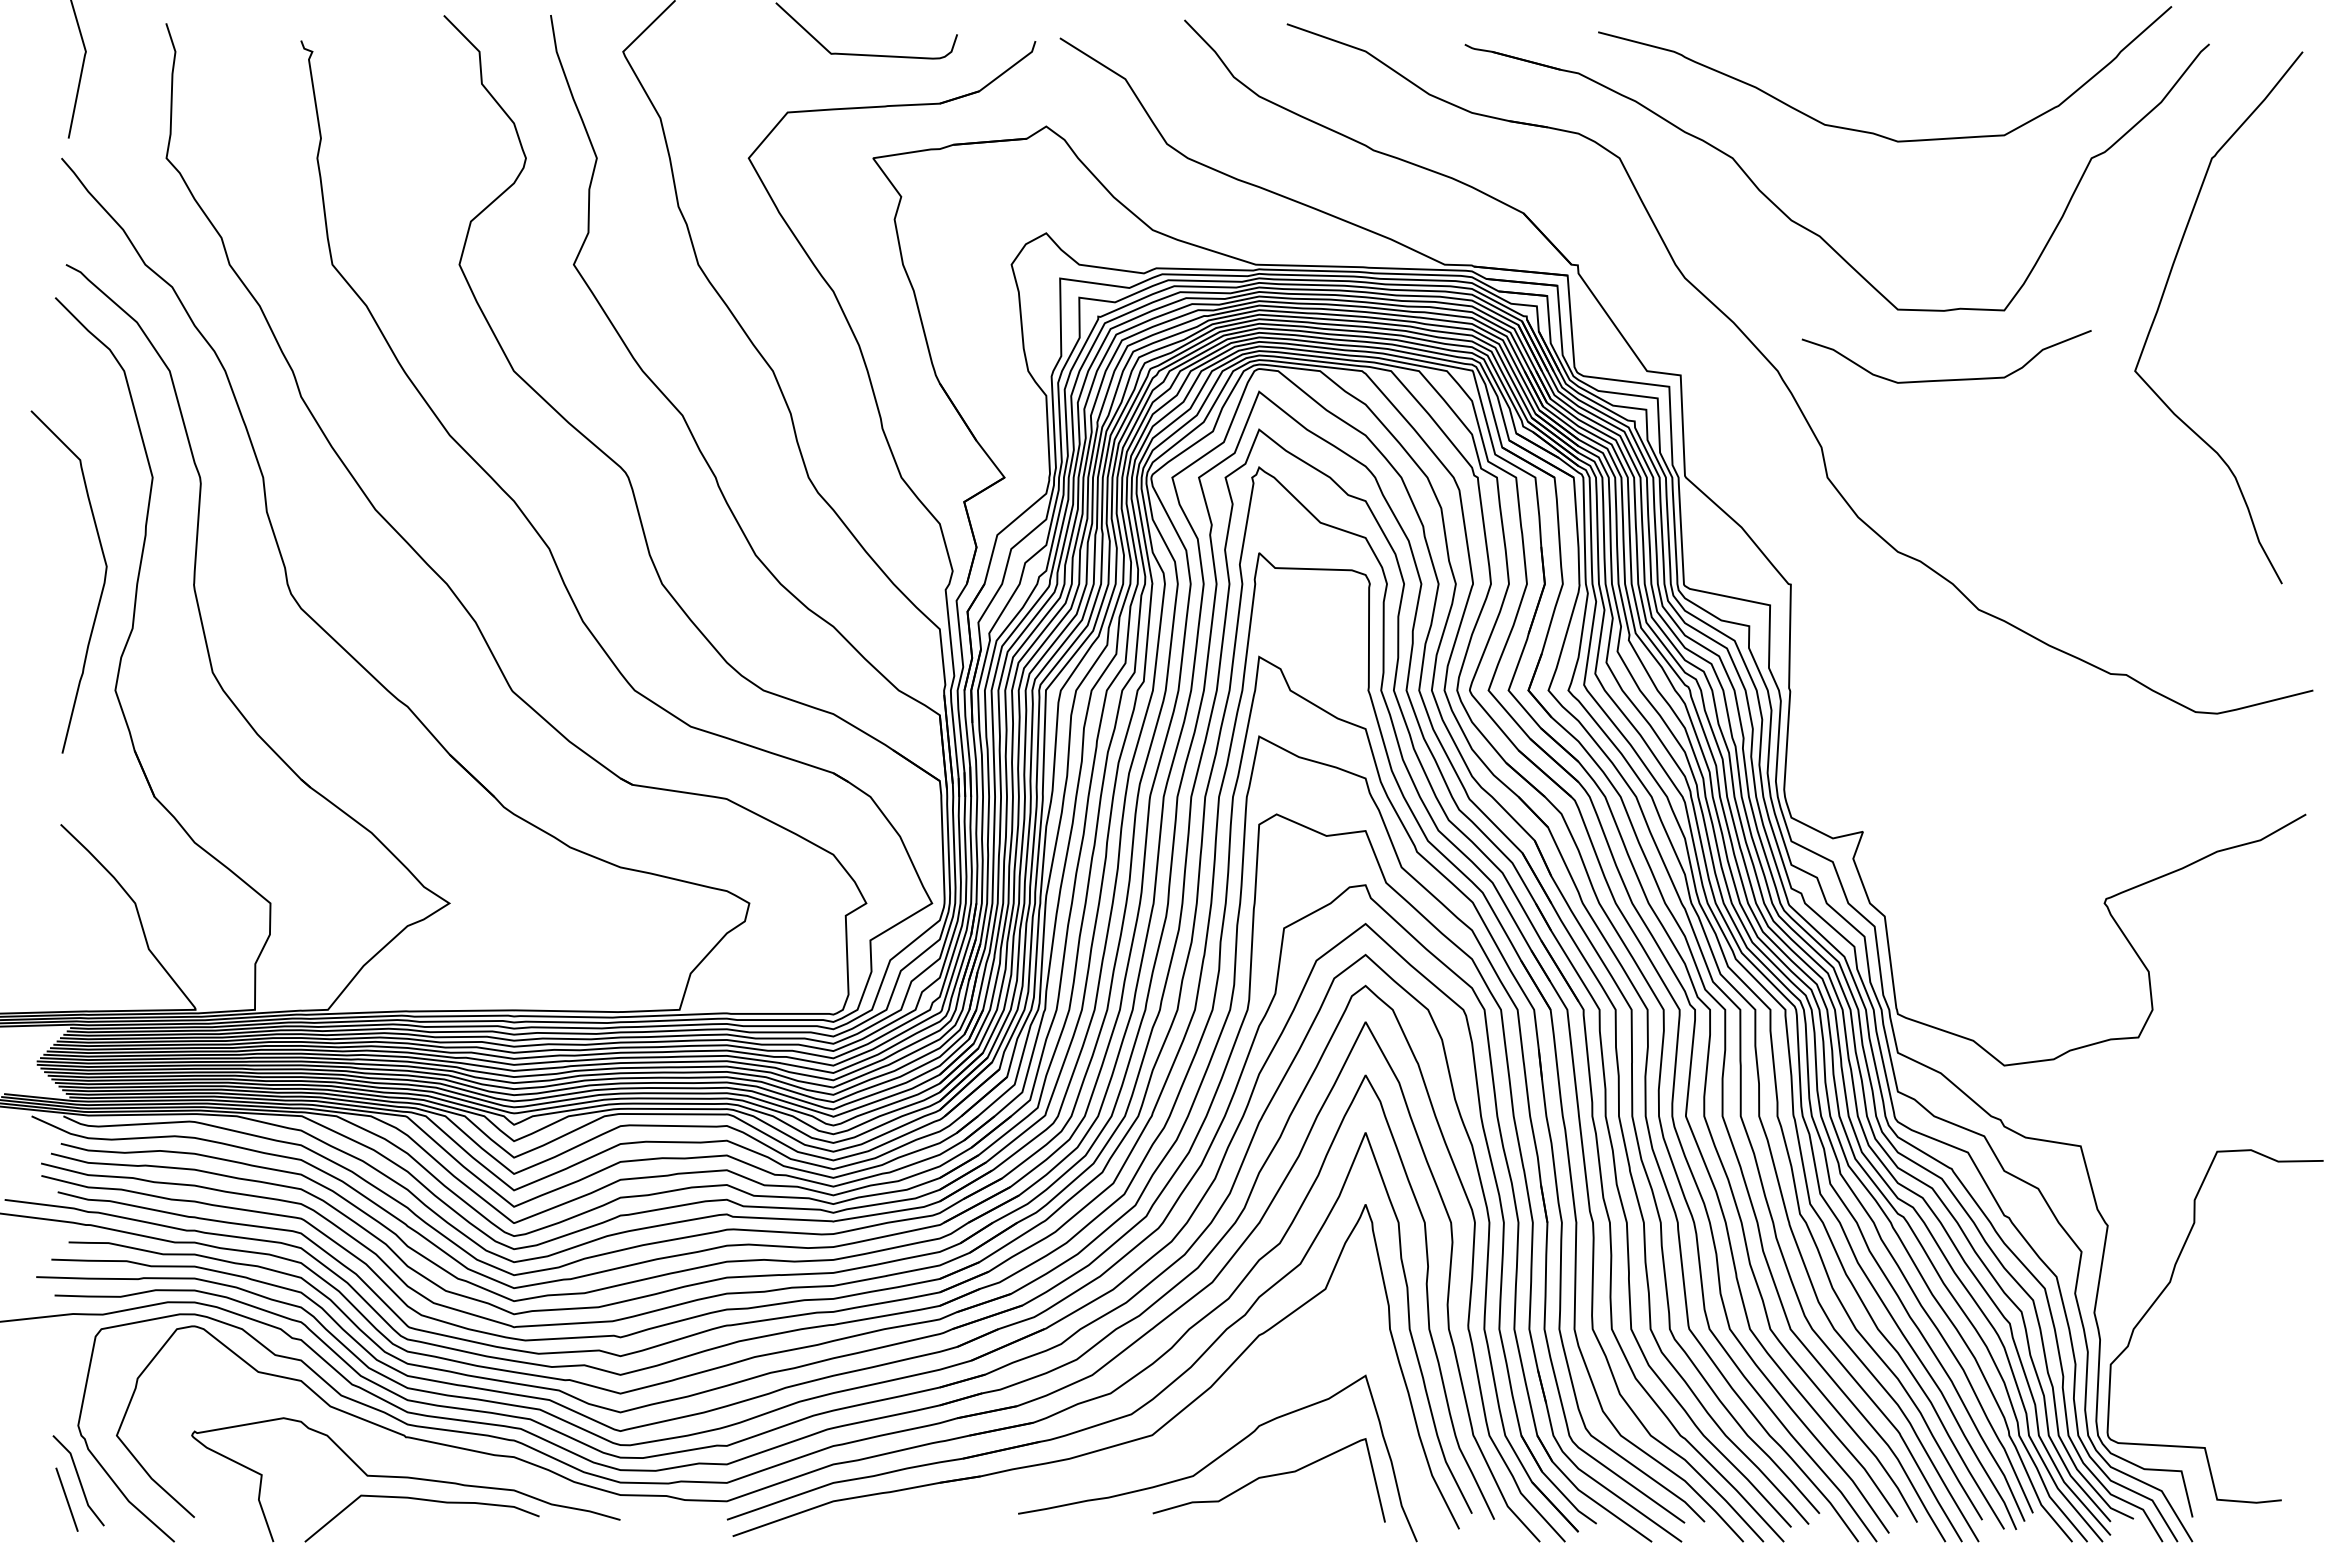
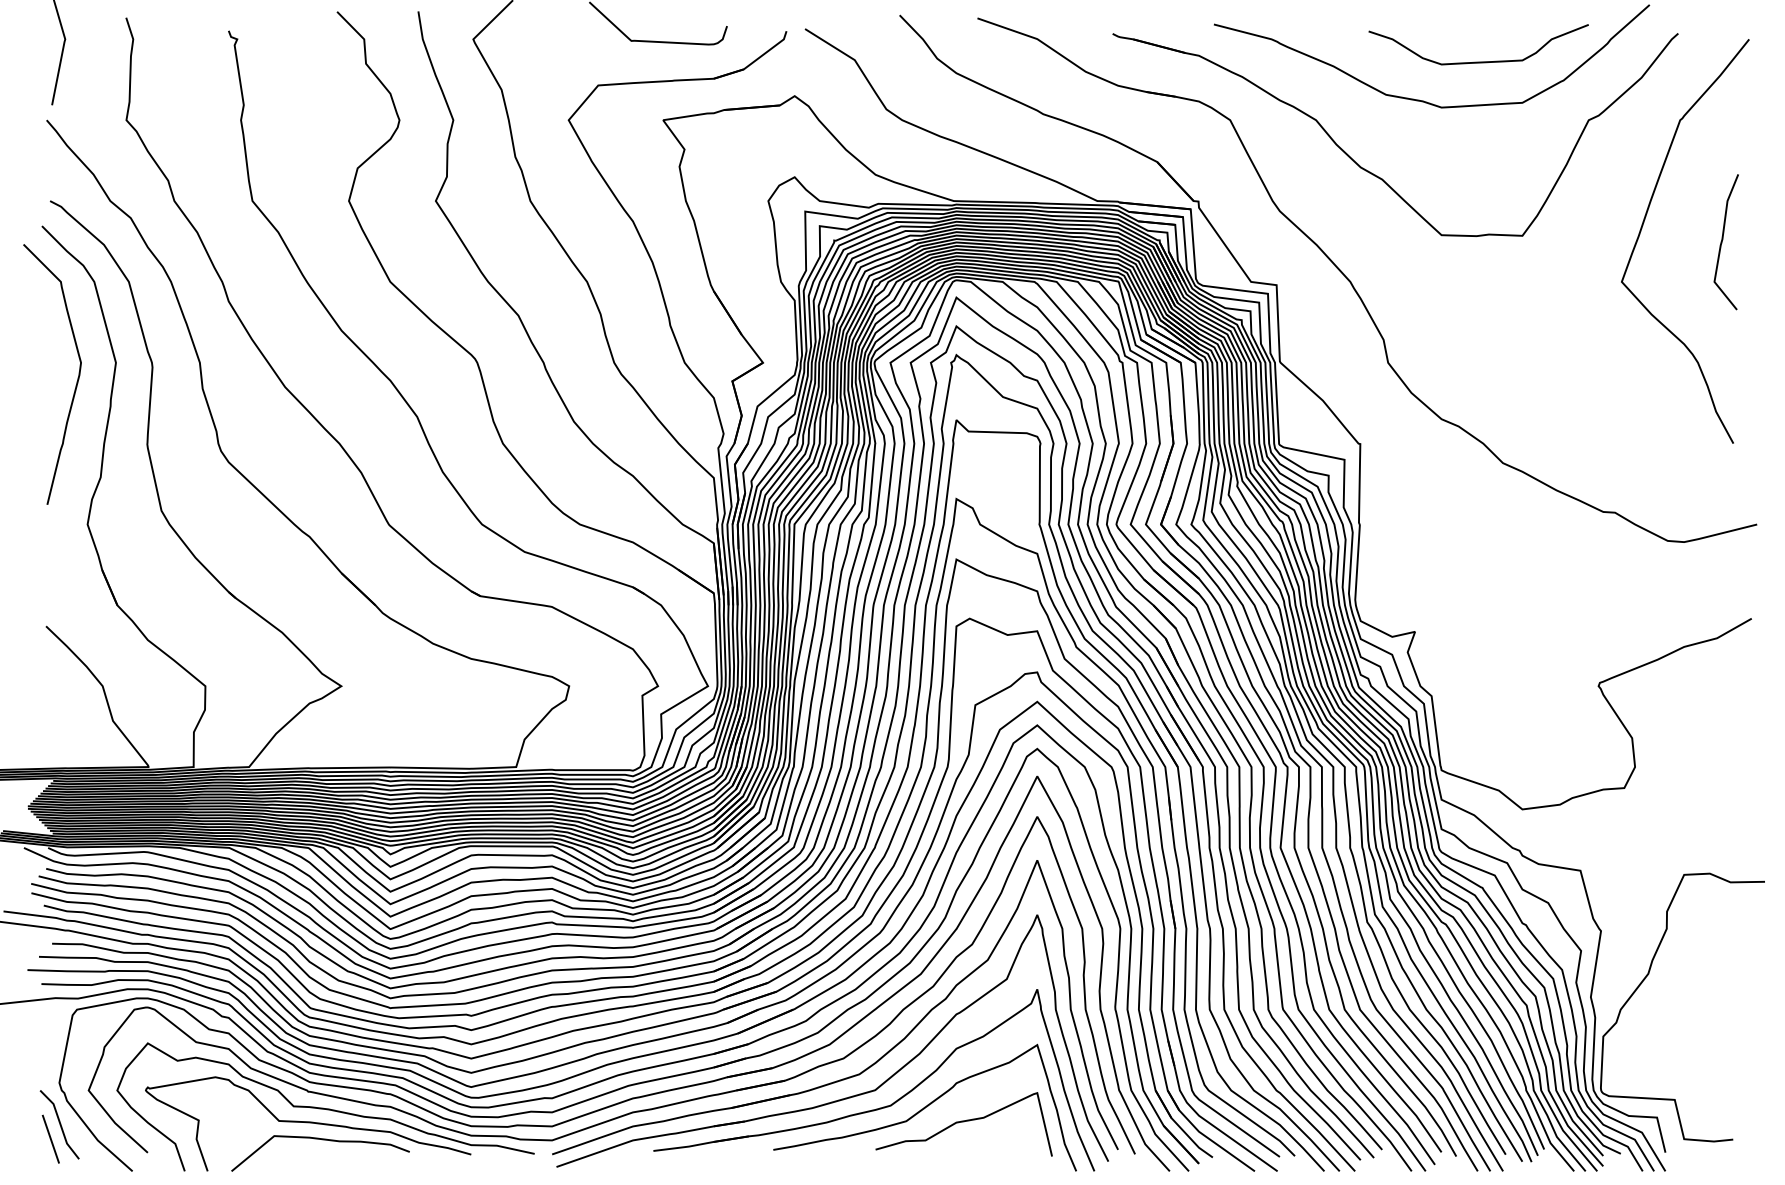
curve: (2268, 316) -> (1723, 240), added
curve: (1946, 379) -> (1478, 61), moved
curve: (100, 593) -> (76, 383), moved
part: (1157, 1458) -> (879, 1107), added
curve: (428, 1459) -> (325, 1108), added

